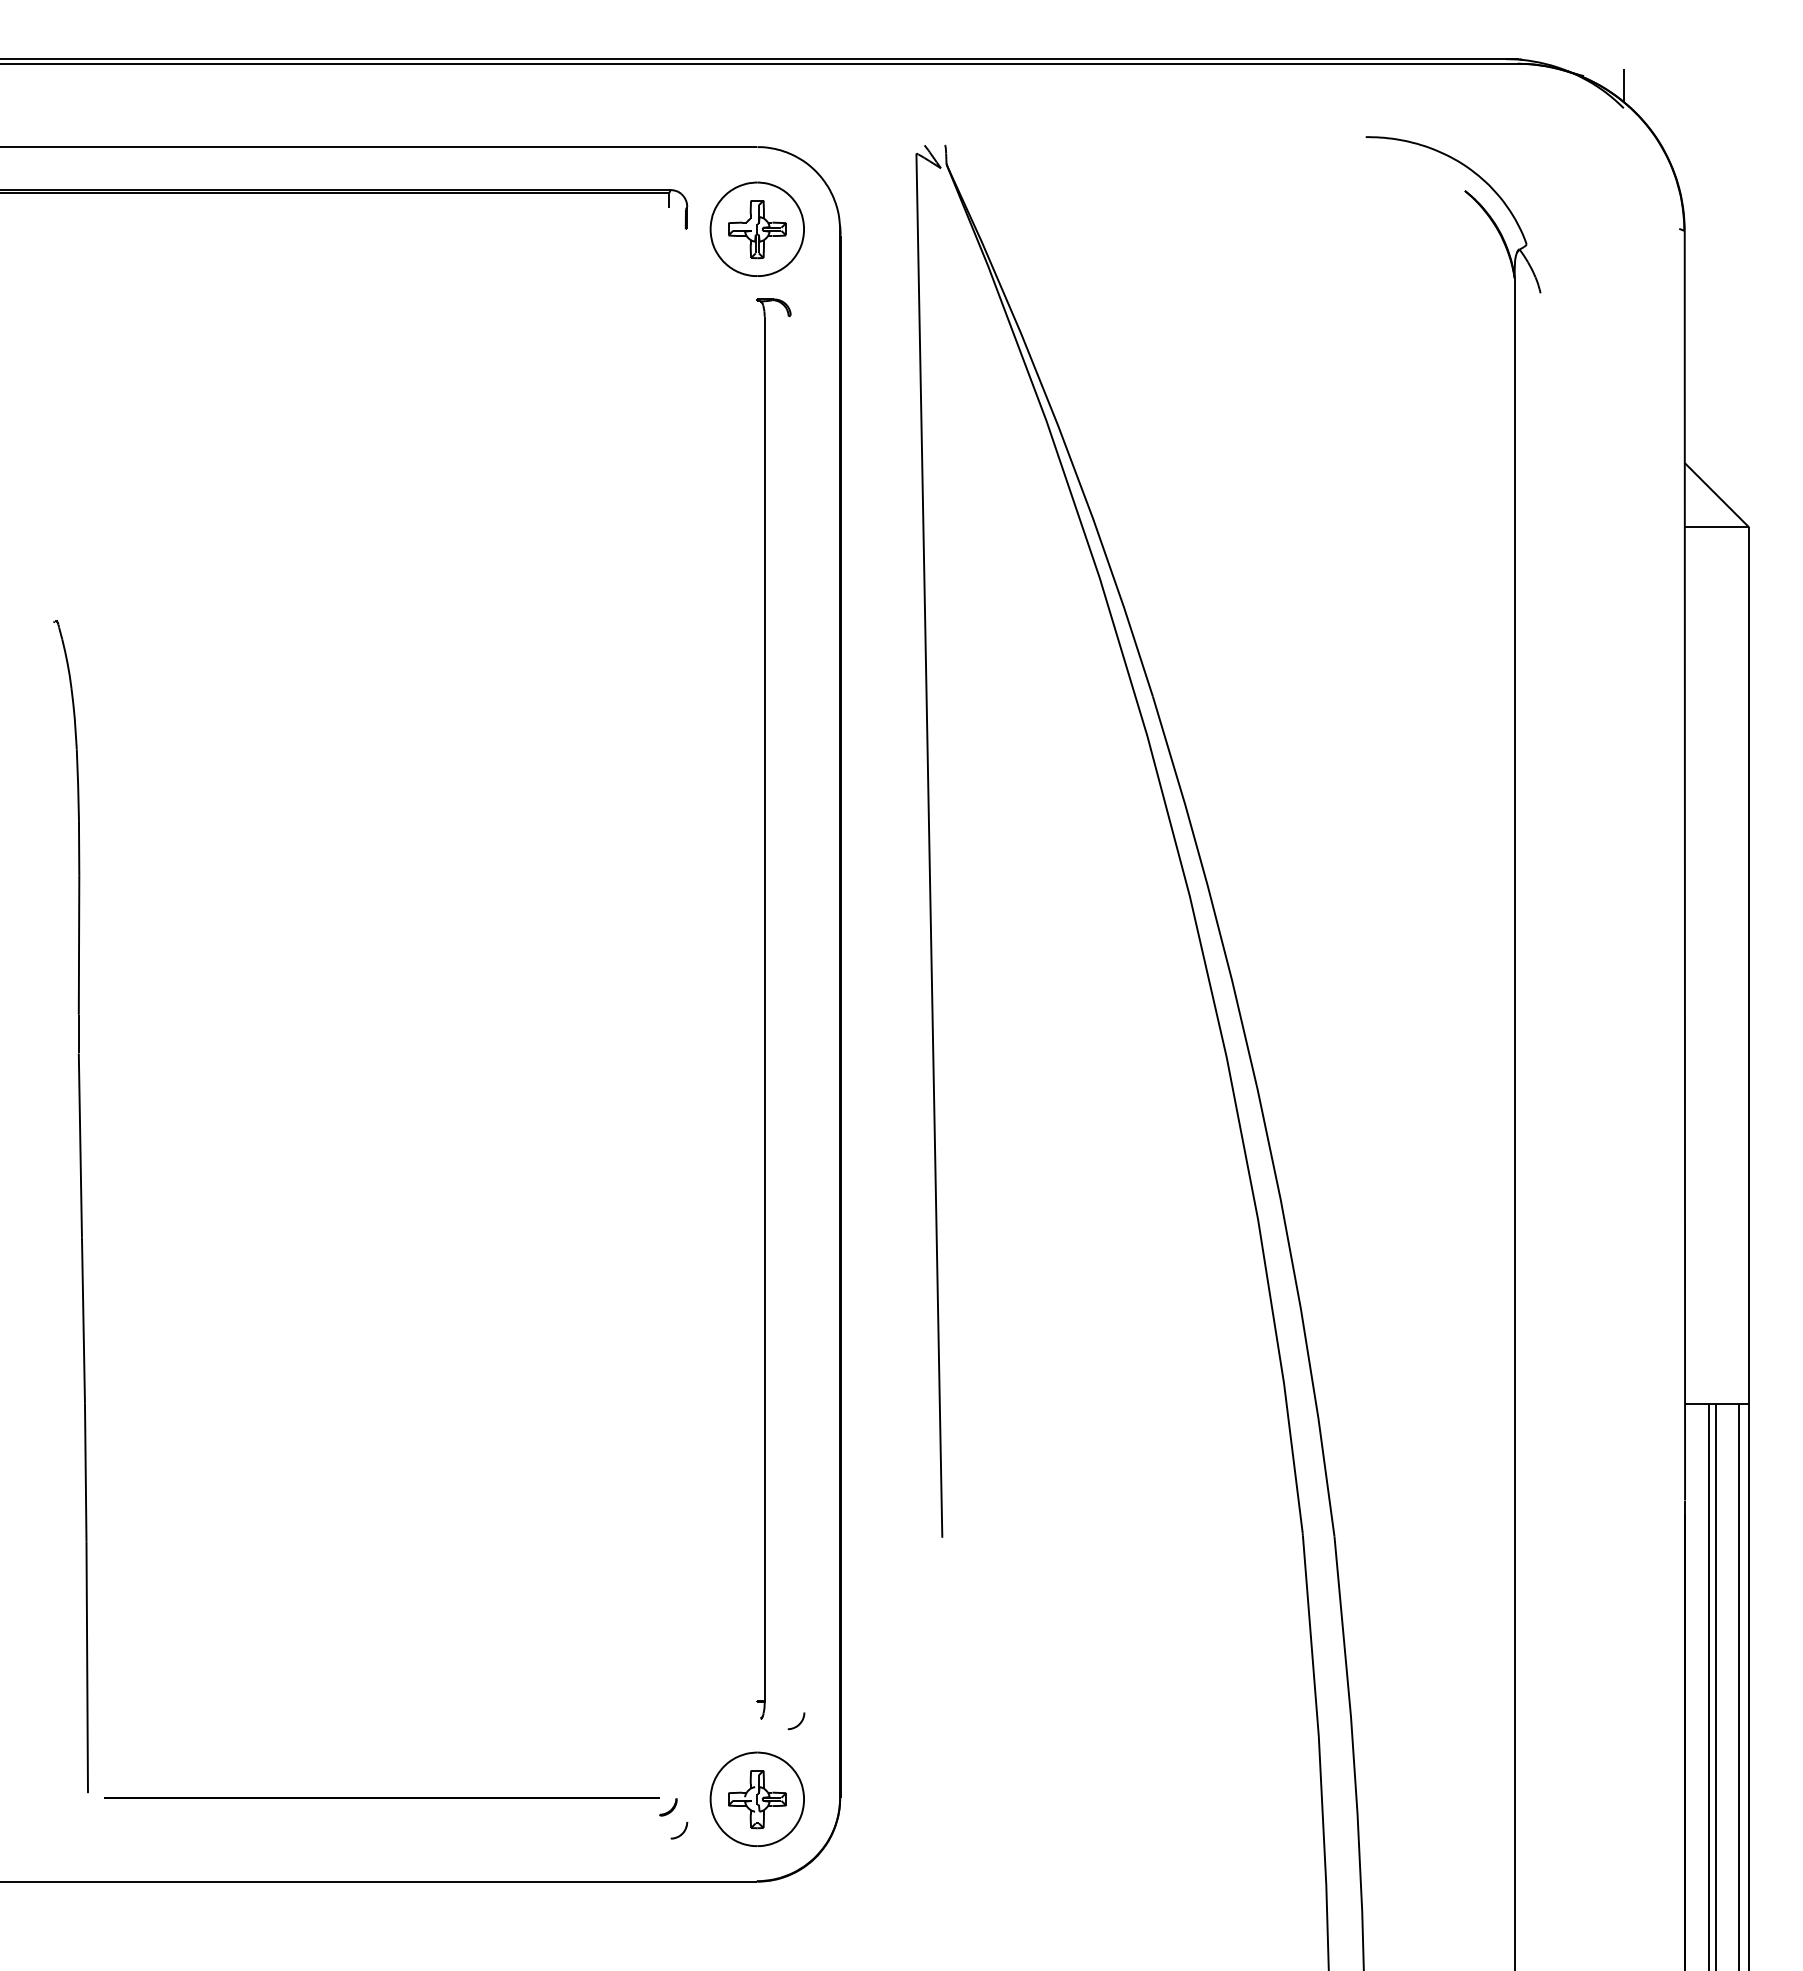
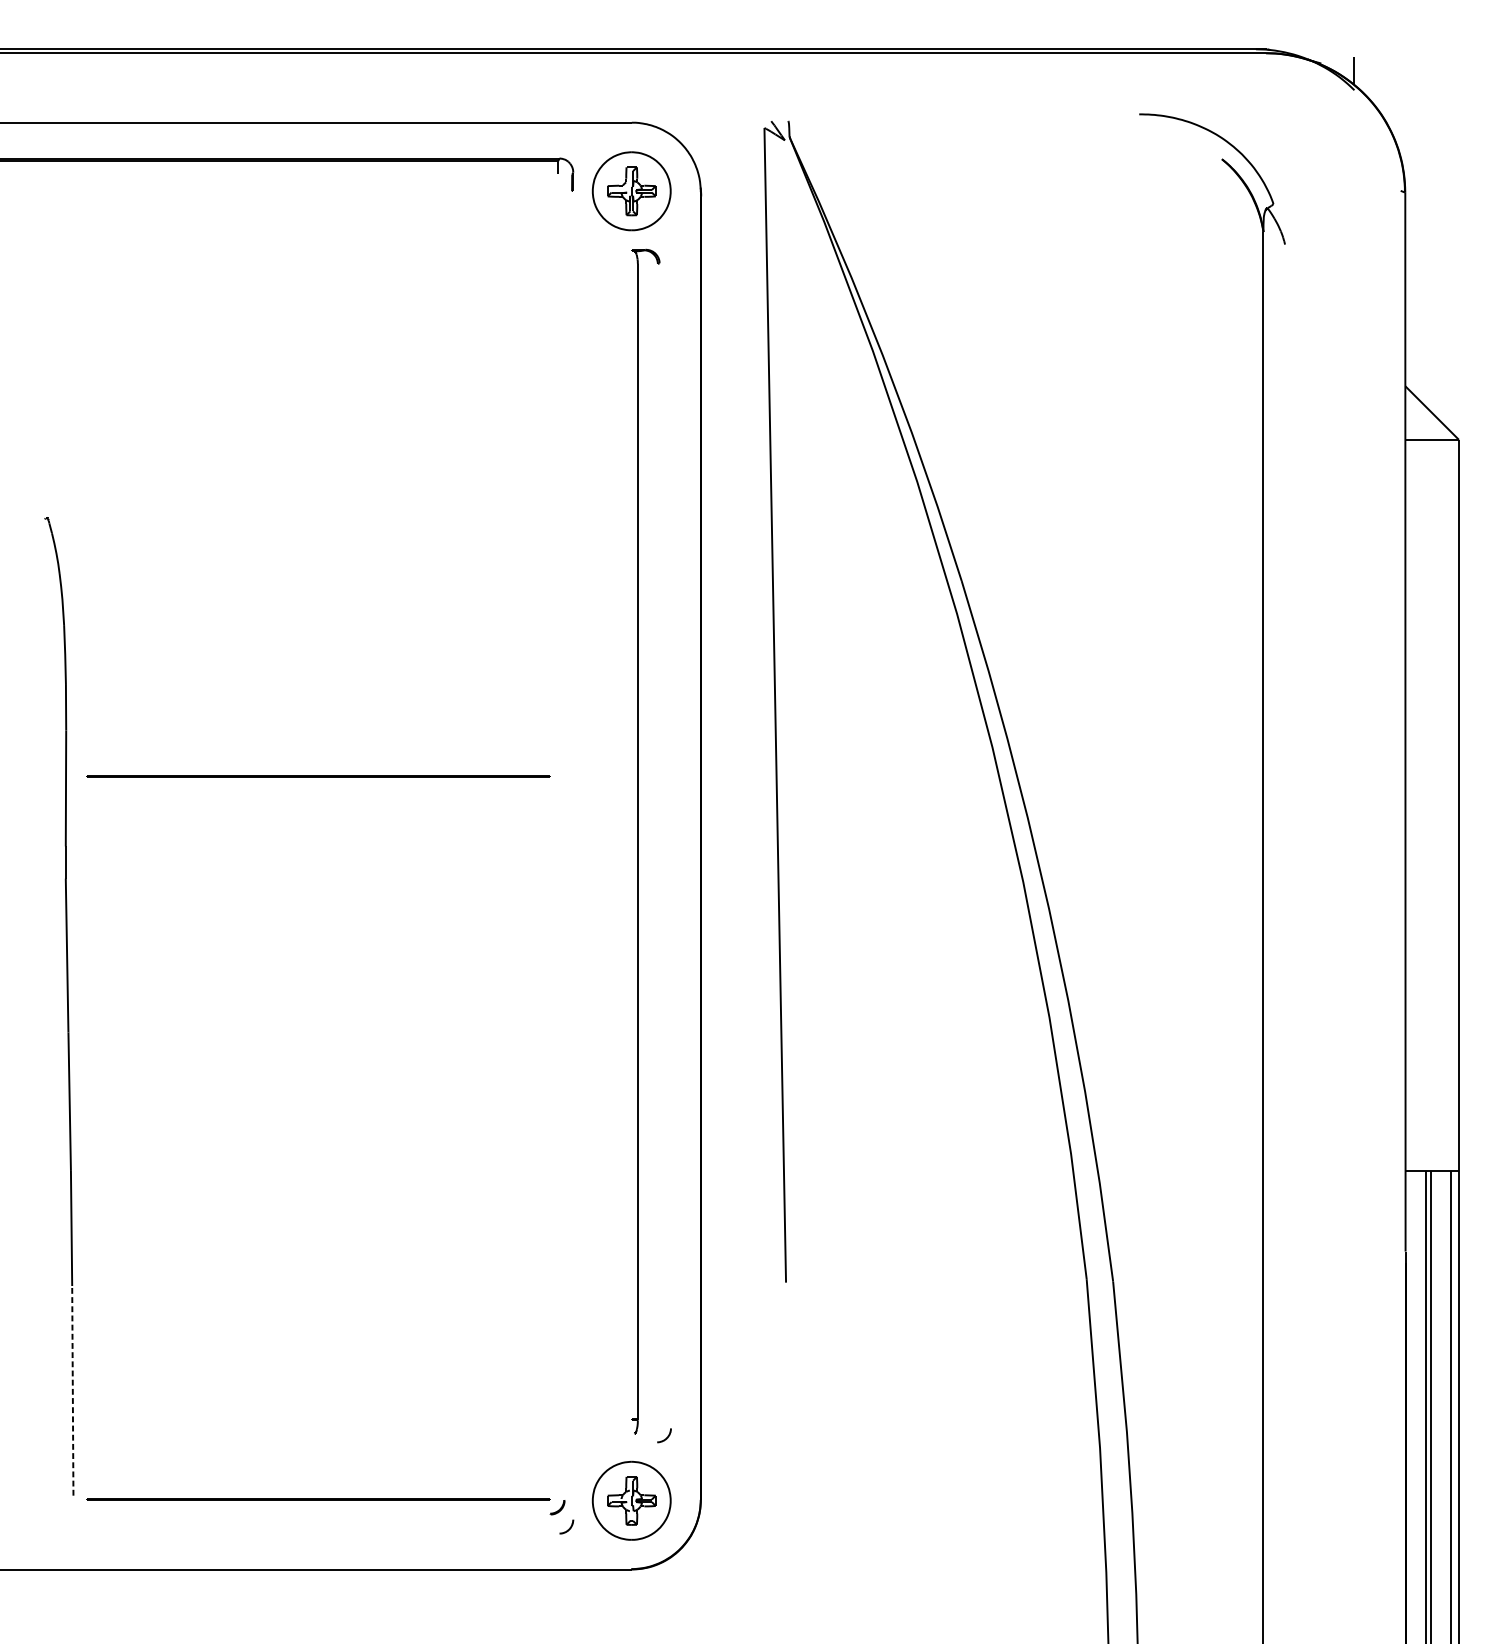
line: (381, 930) -> (318, 776), added
line: (87, 1667) -> (73, 1390), solid -> dashed

